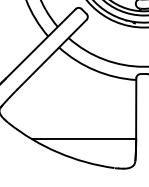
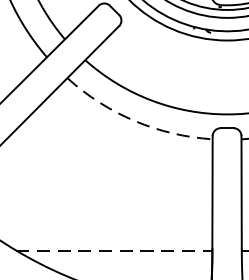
arc: (94, 70) -> (134, 121), solid -> dashed
line: (84, 139) -> (115, 251), solid -> dashed

